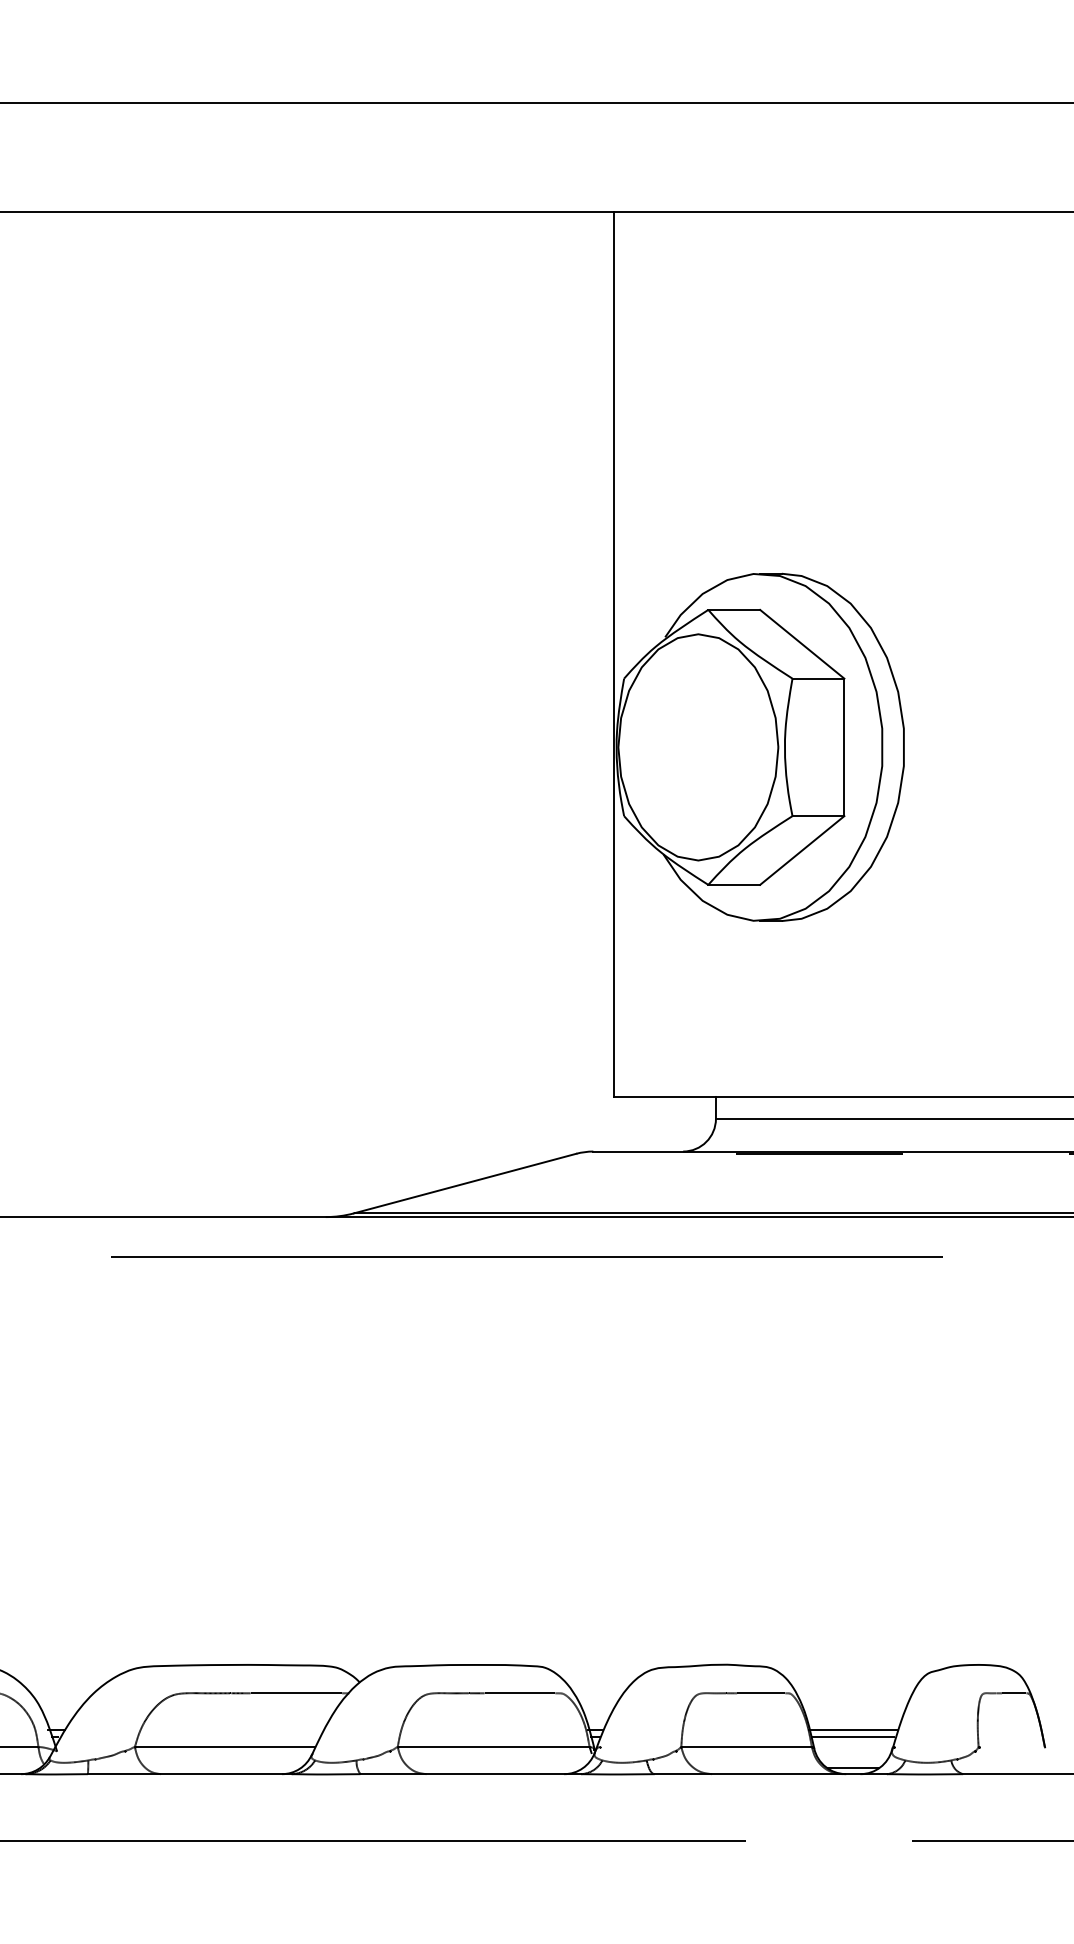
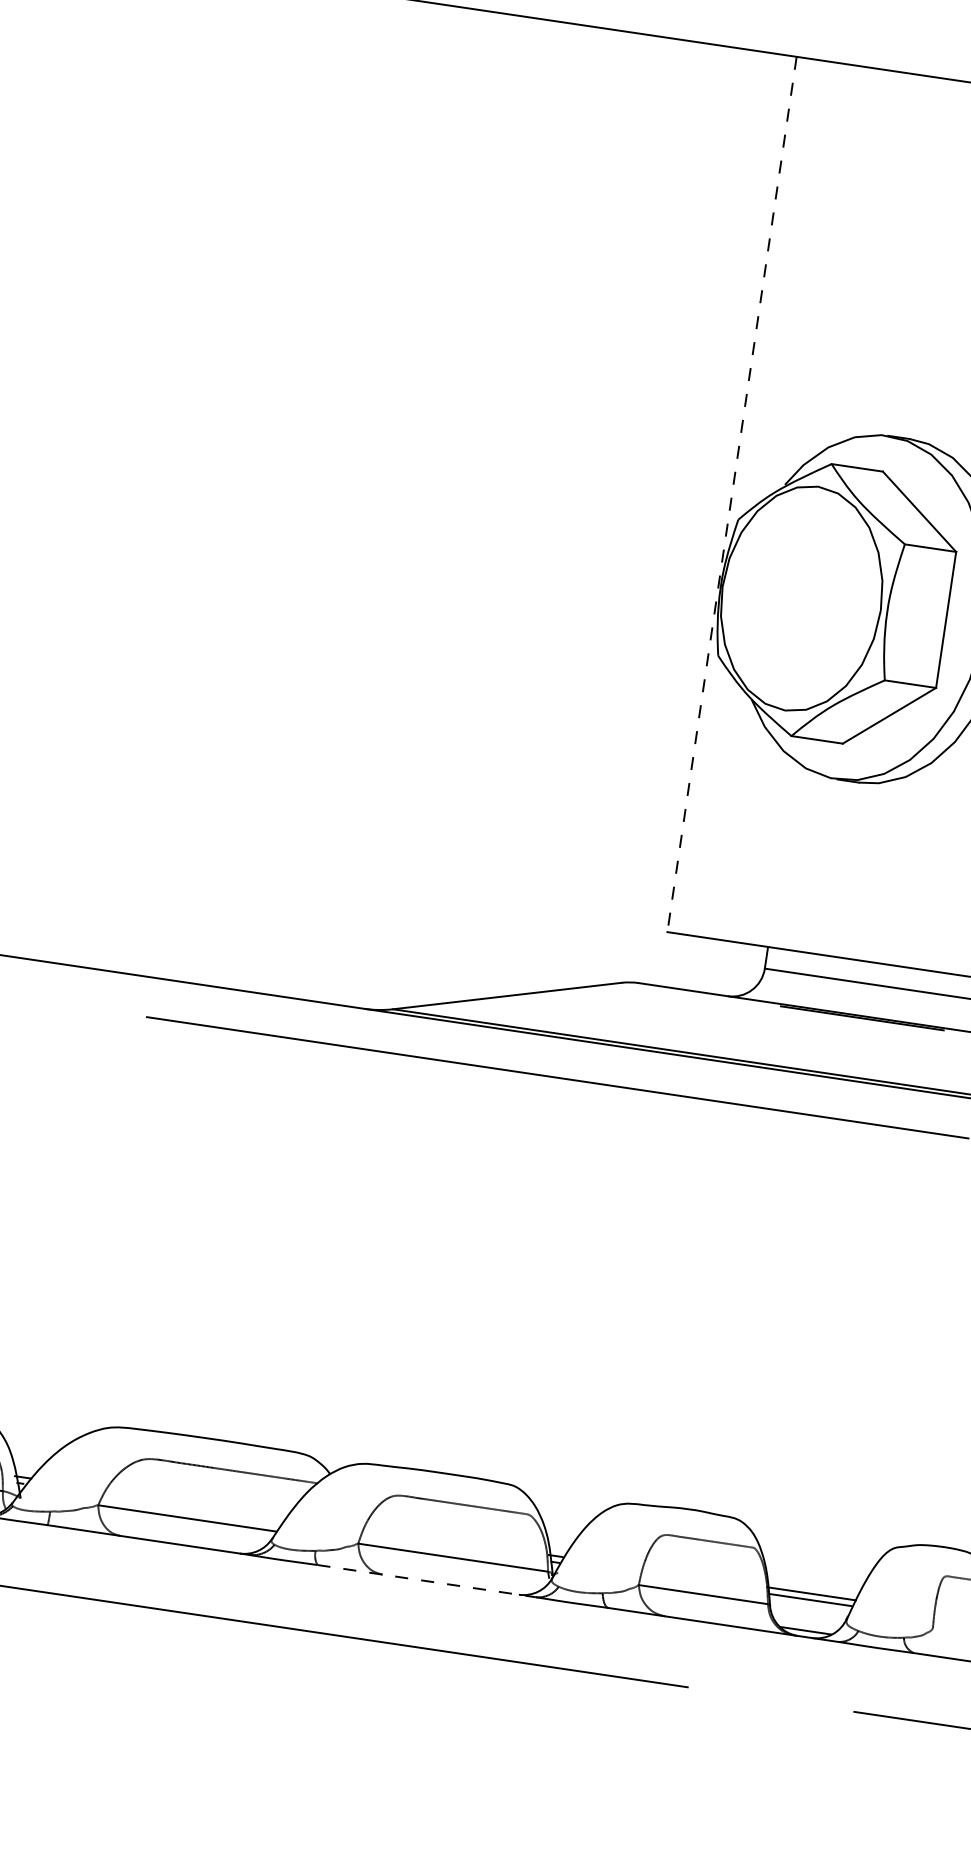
line: (614, 655) -> (732, 495), solid -> dashed
line: (471, 1774) -> (427, 1581), solid -> dashed

